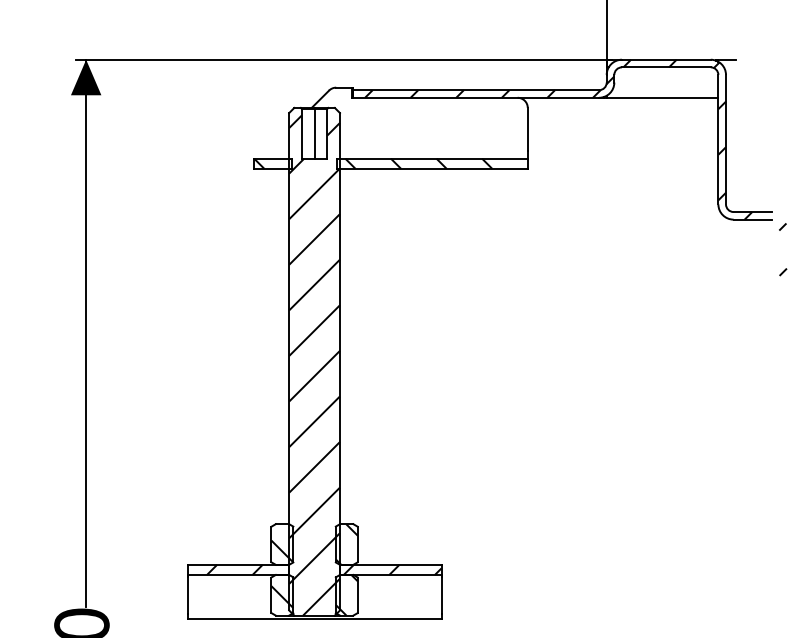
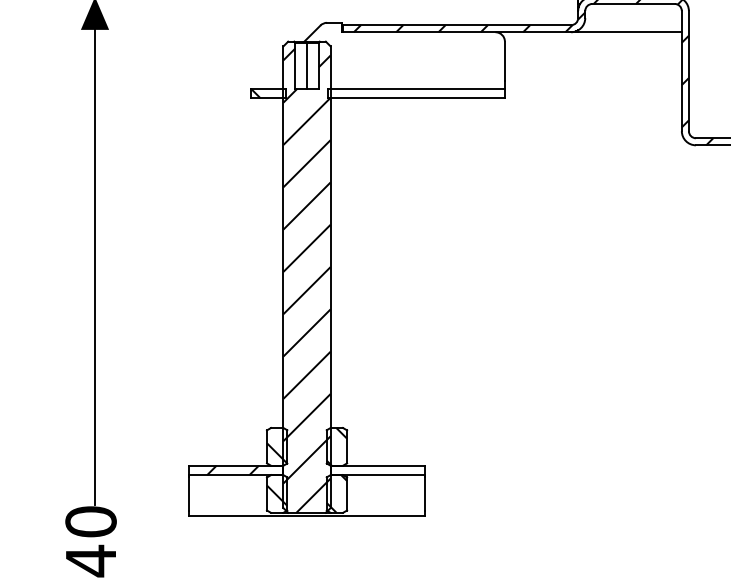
hatch: (436, 163) -> (420, 93), removed
hatch: (392, 569) -> (379, 470), removed

